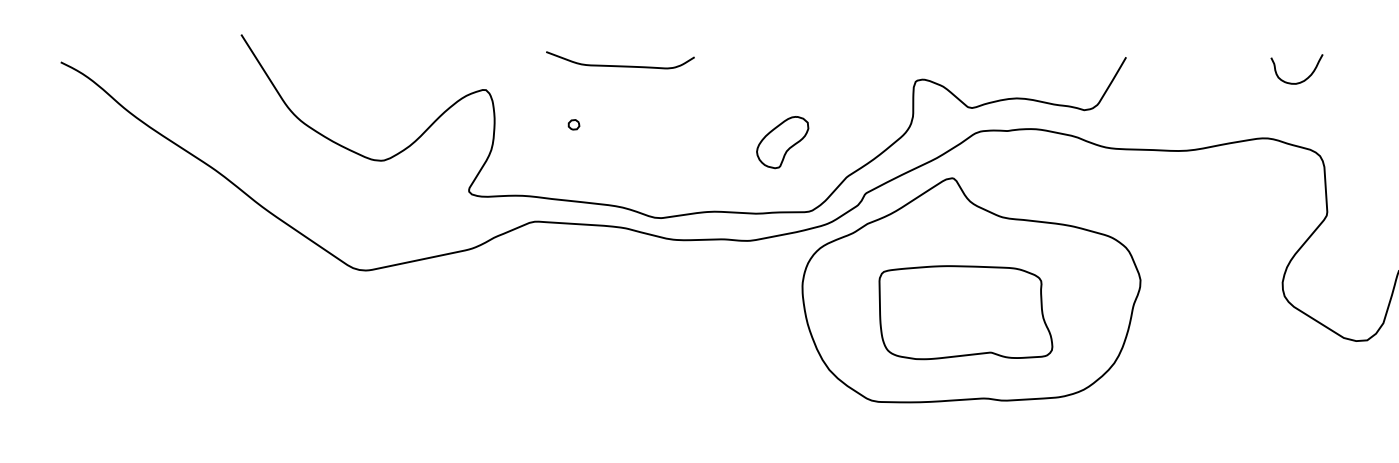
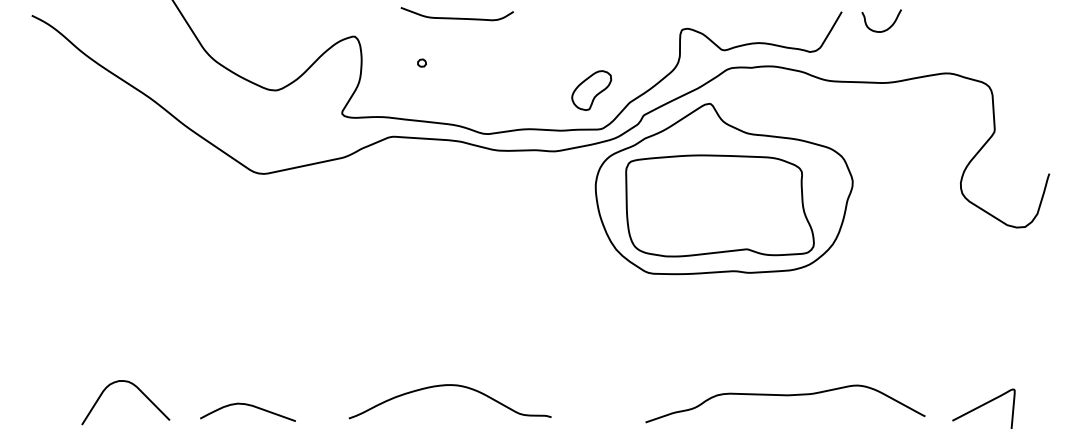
curve: (1301, 80) -> (885, 29), moved
part: (782, 142) -> (591, 90), moved
part: (965, 312) -> (719, 205), size x1.43

